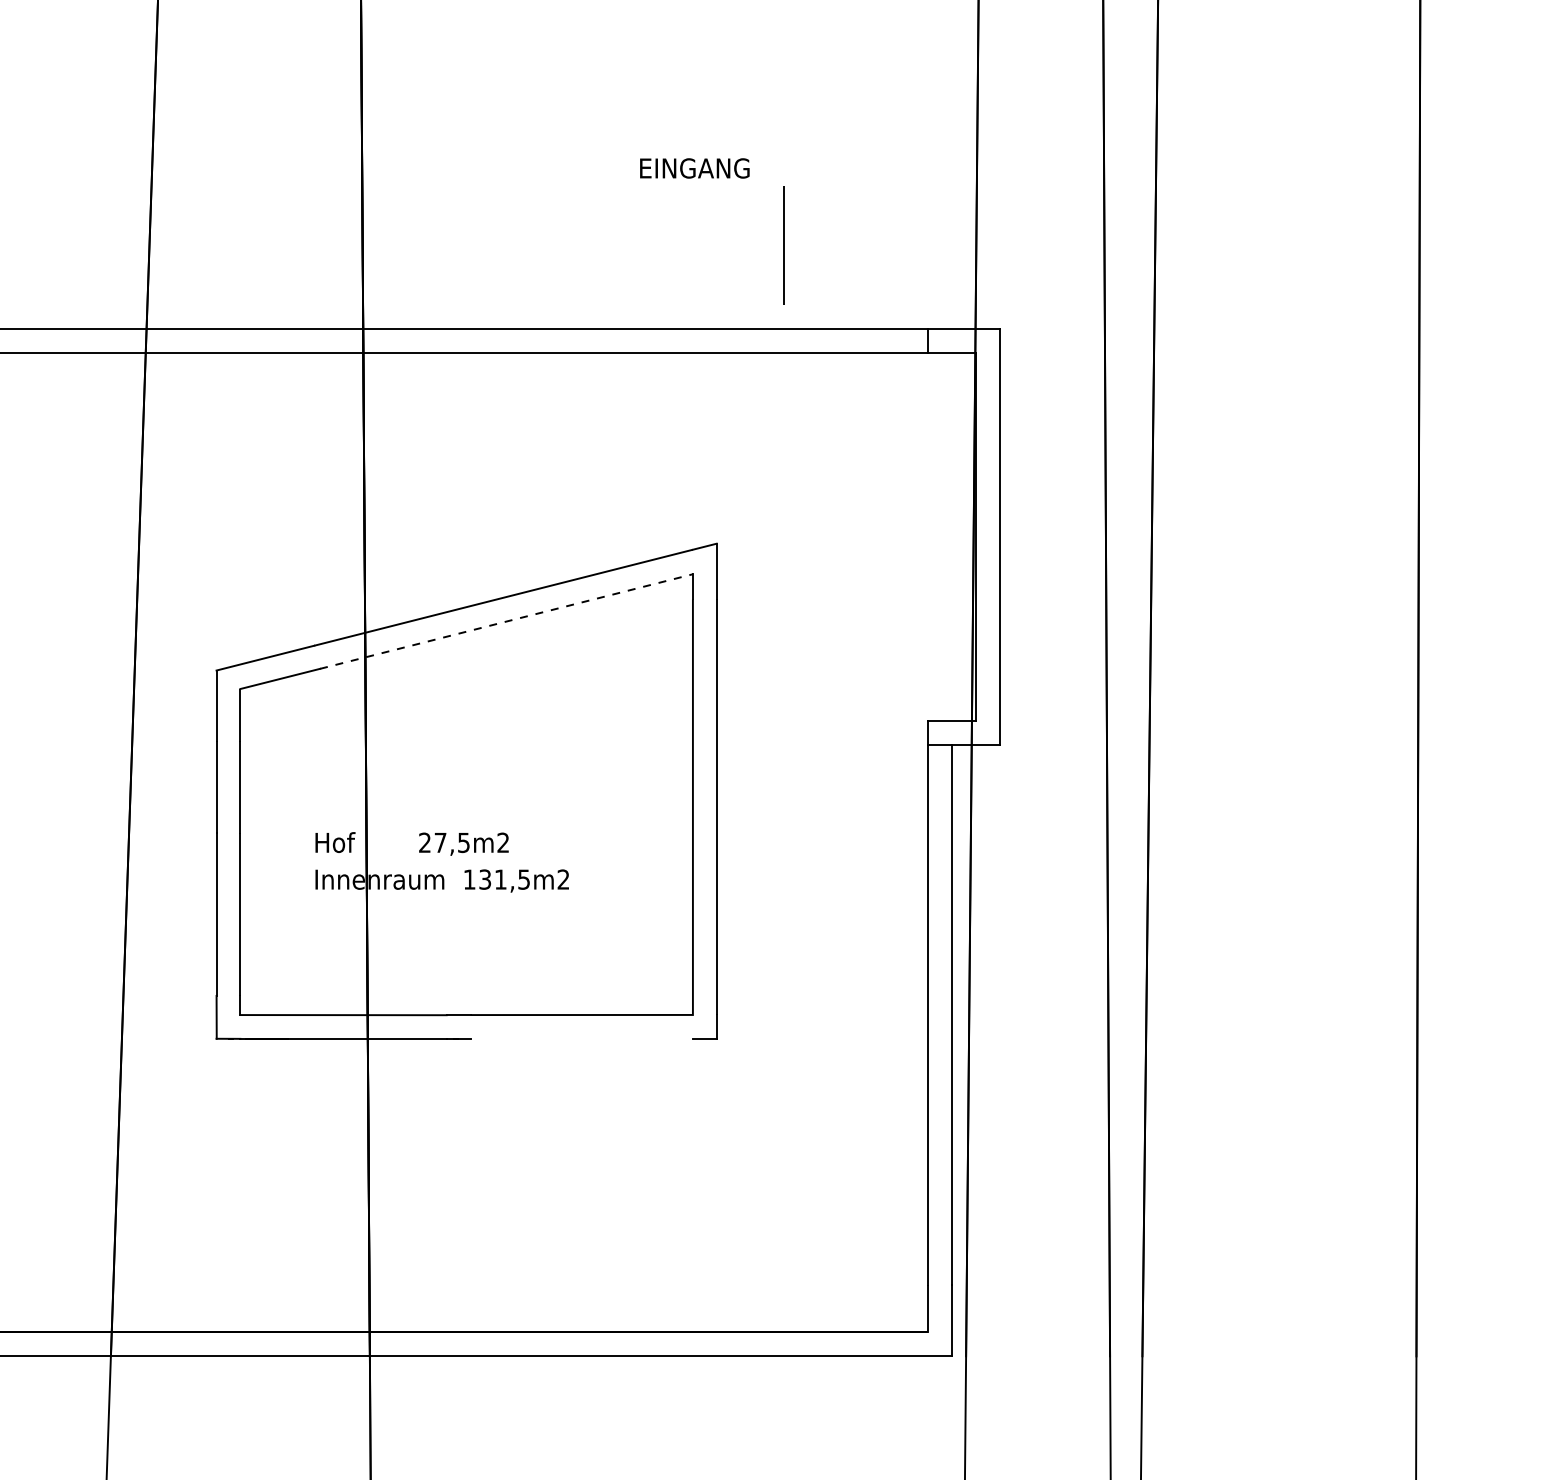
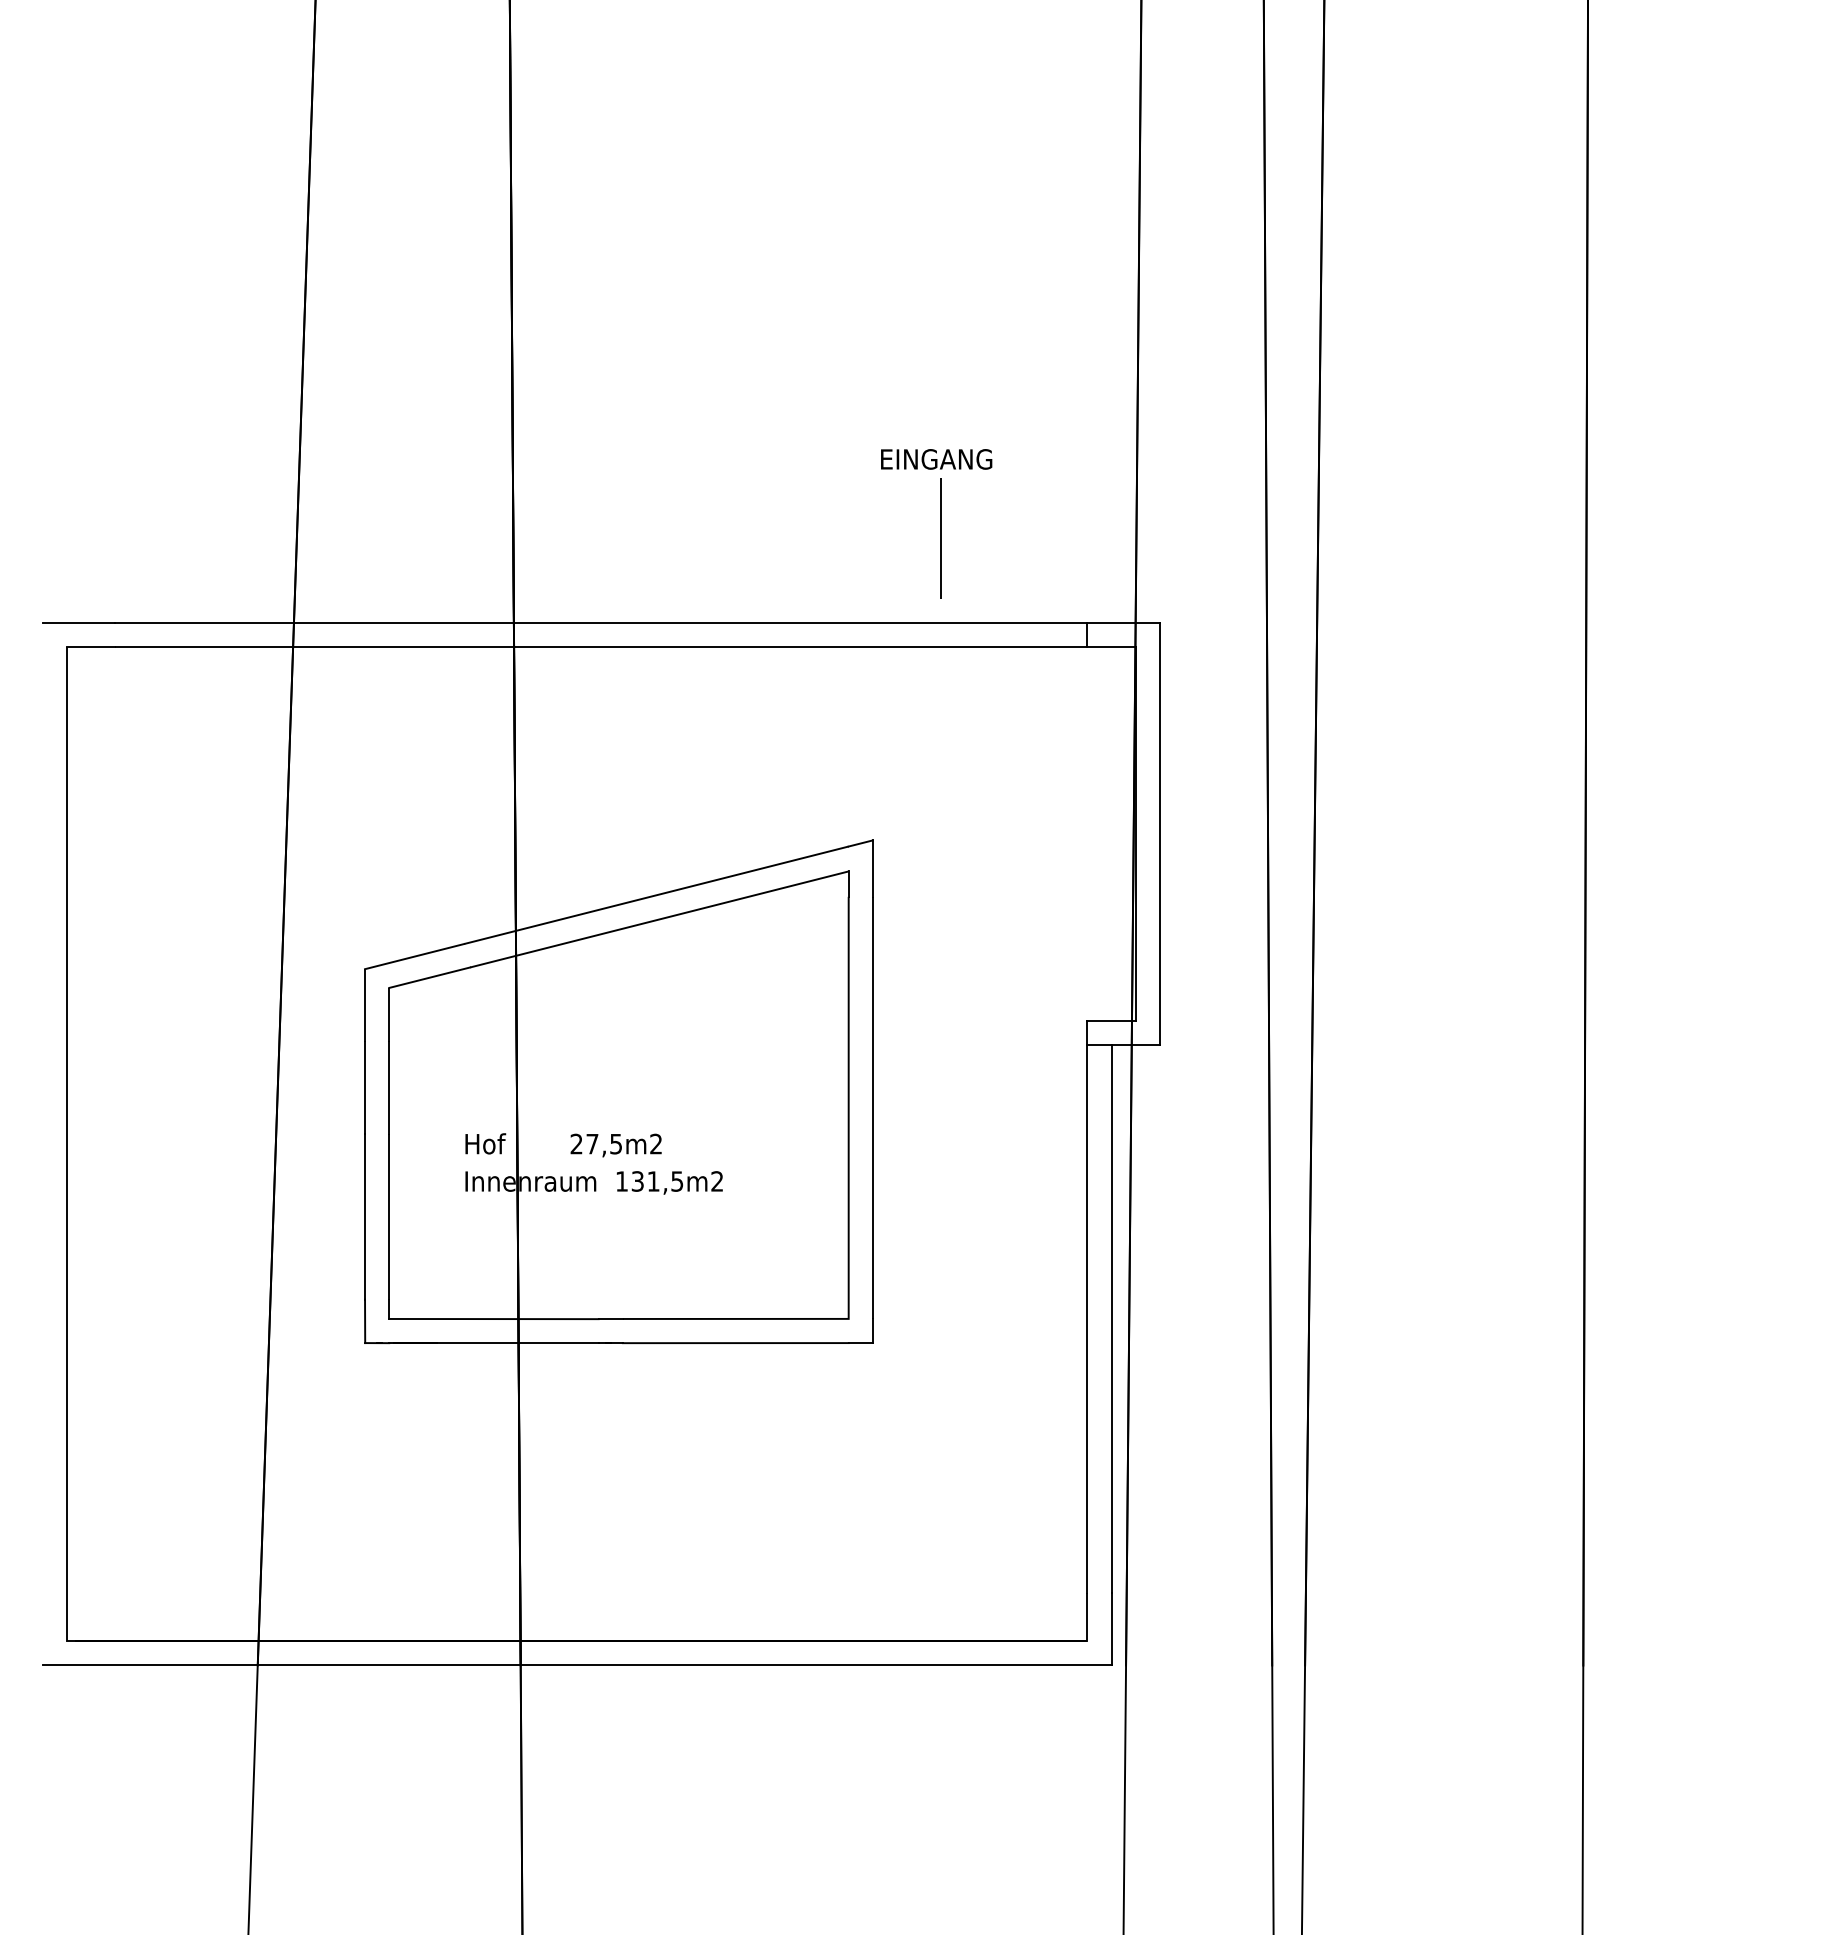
text: (694, 168) -> (936, 459), moved
line: (506, 621) -> (659, 919), dashed -> solid
line: (581, 1039) -> (735, 1343), added

